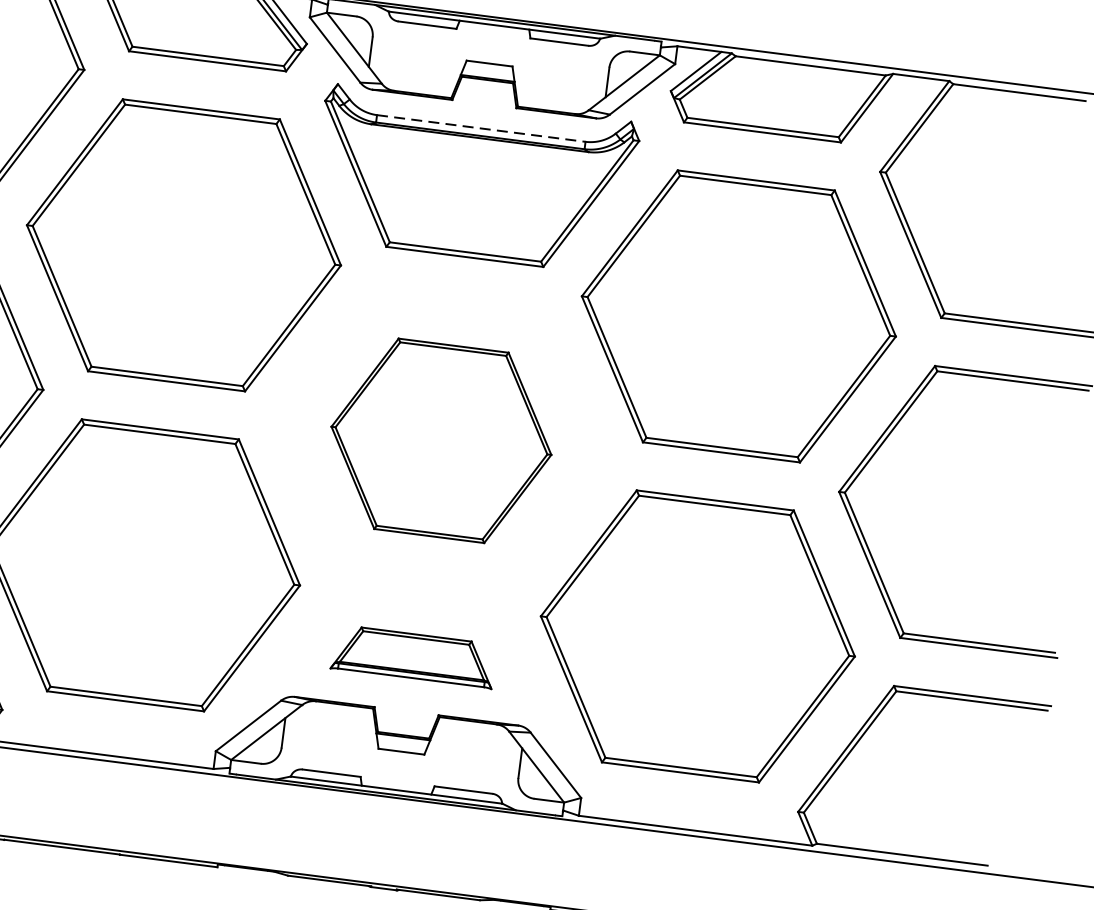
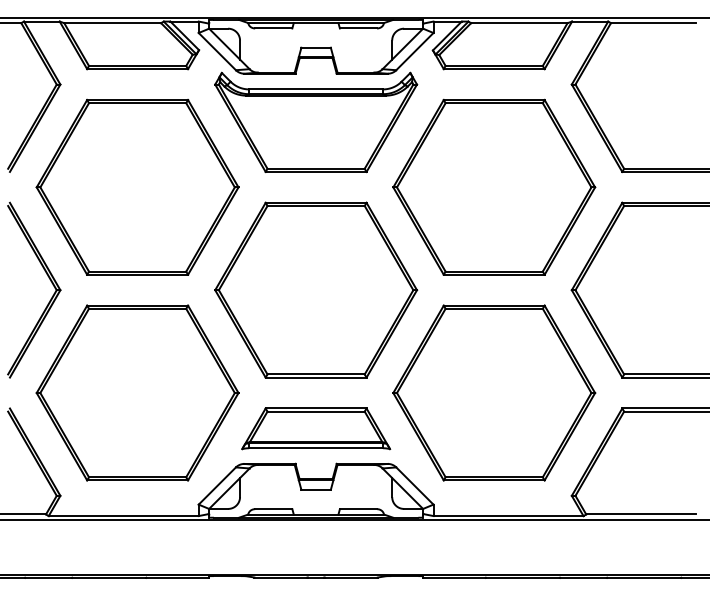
line: (481, 128) -> (316, 89), dashed -> solid
part: (441, 439) -> (316, 289), size x1.43
part: (414, 656) -> (316, 428), size x1.43

